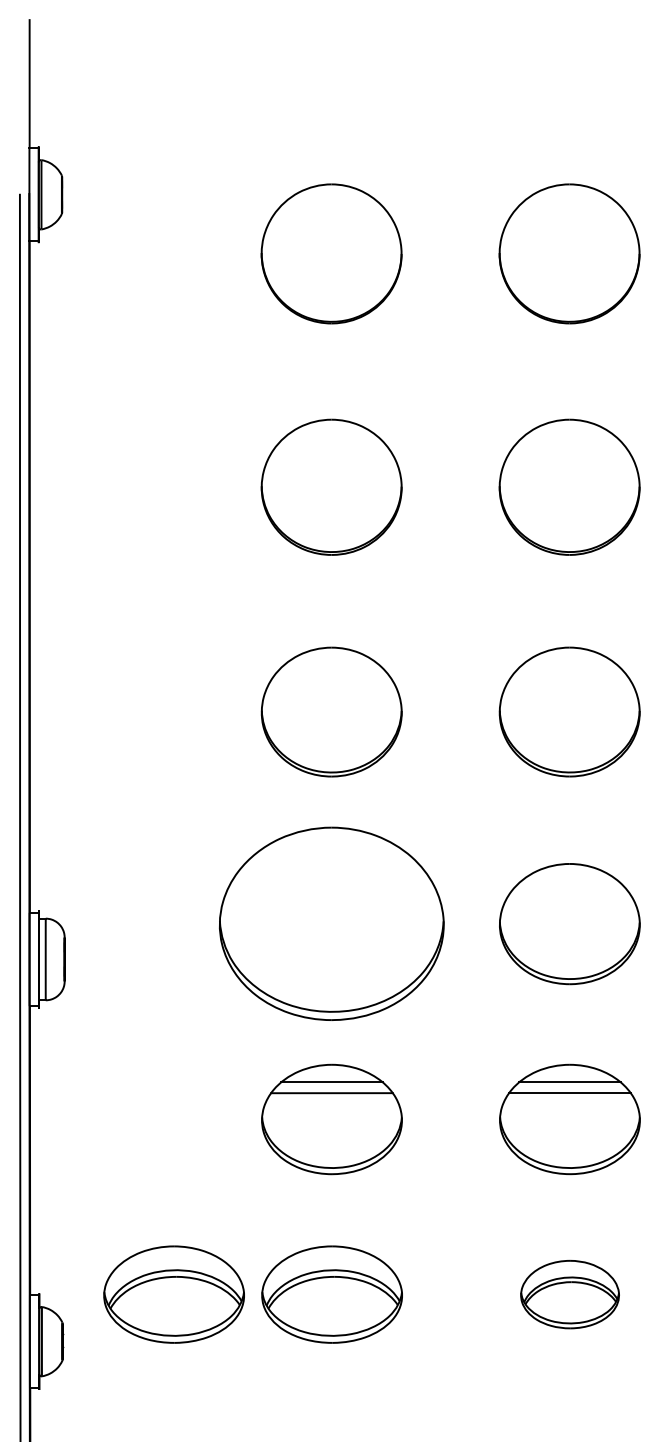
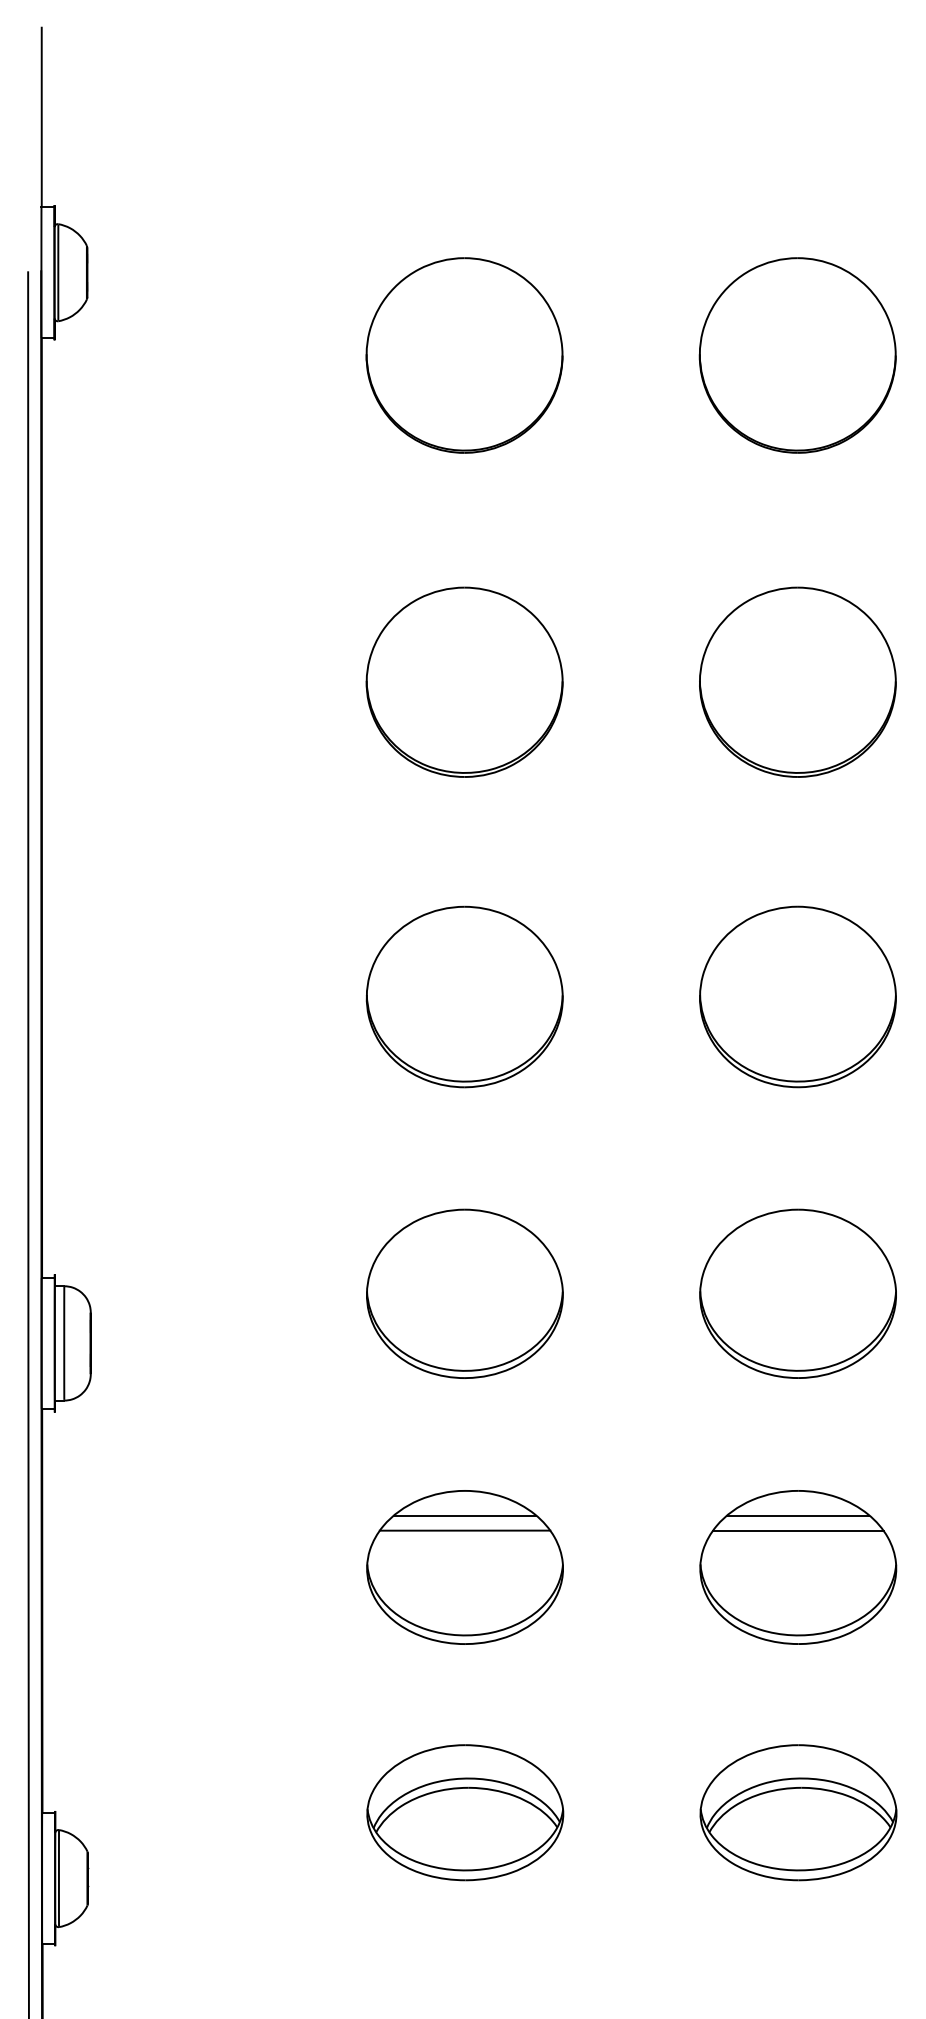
part: (331, 924) -> (464, 1294), size x0.62
part: (173, 1294) -> (243, 1812), removed
part: (569, 1294) -> (797, 1812), size x1.43

